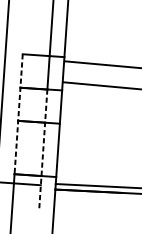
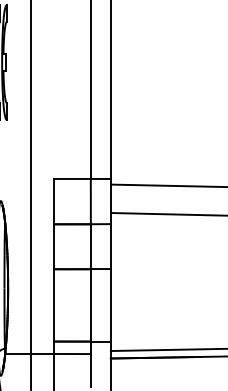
line: (18, 114) -> (54, 260), dashed -> solid
line: (43, 149) -> (90, 305), dashed -> solid

